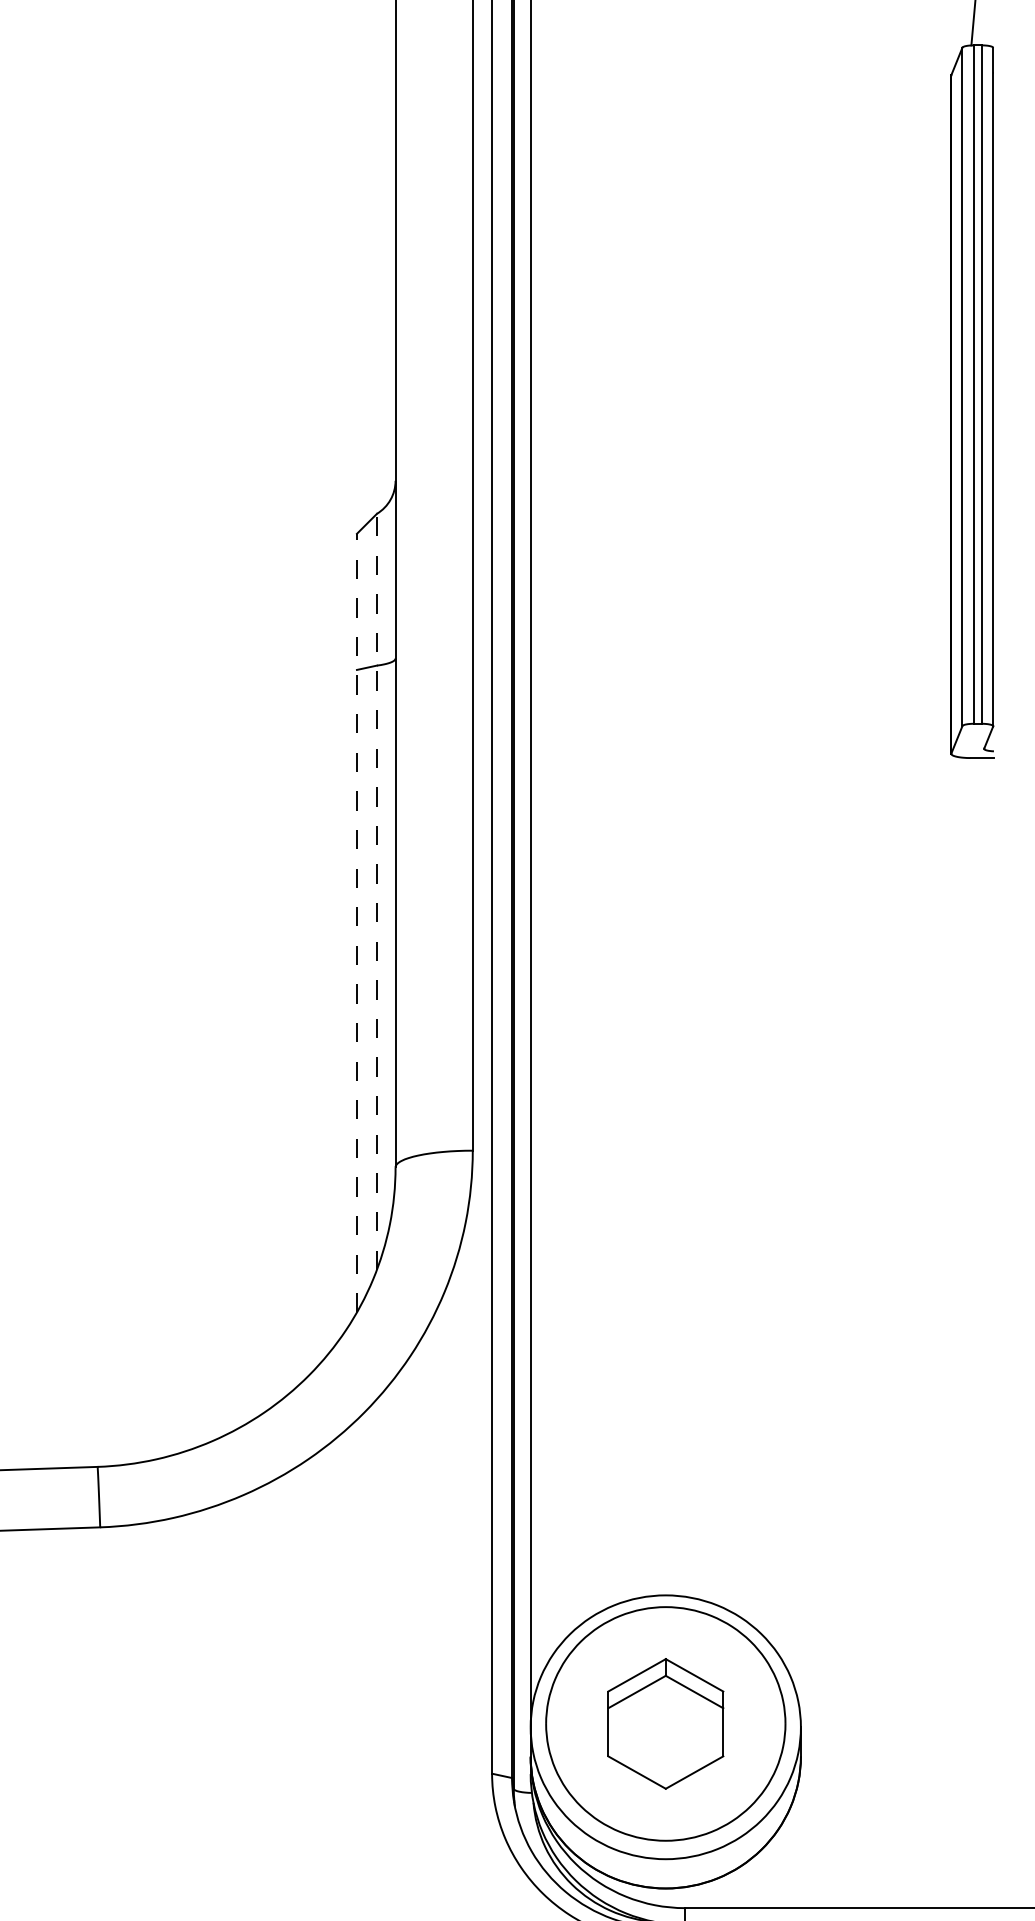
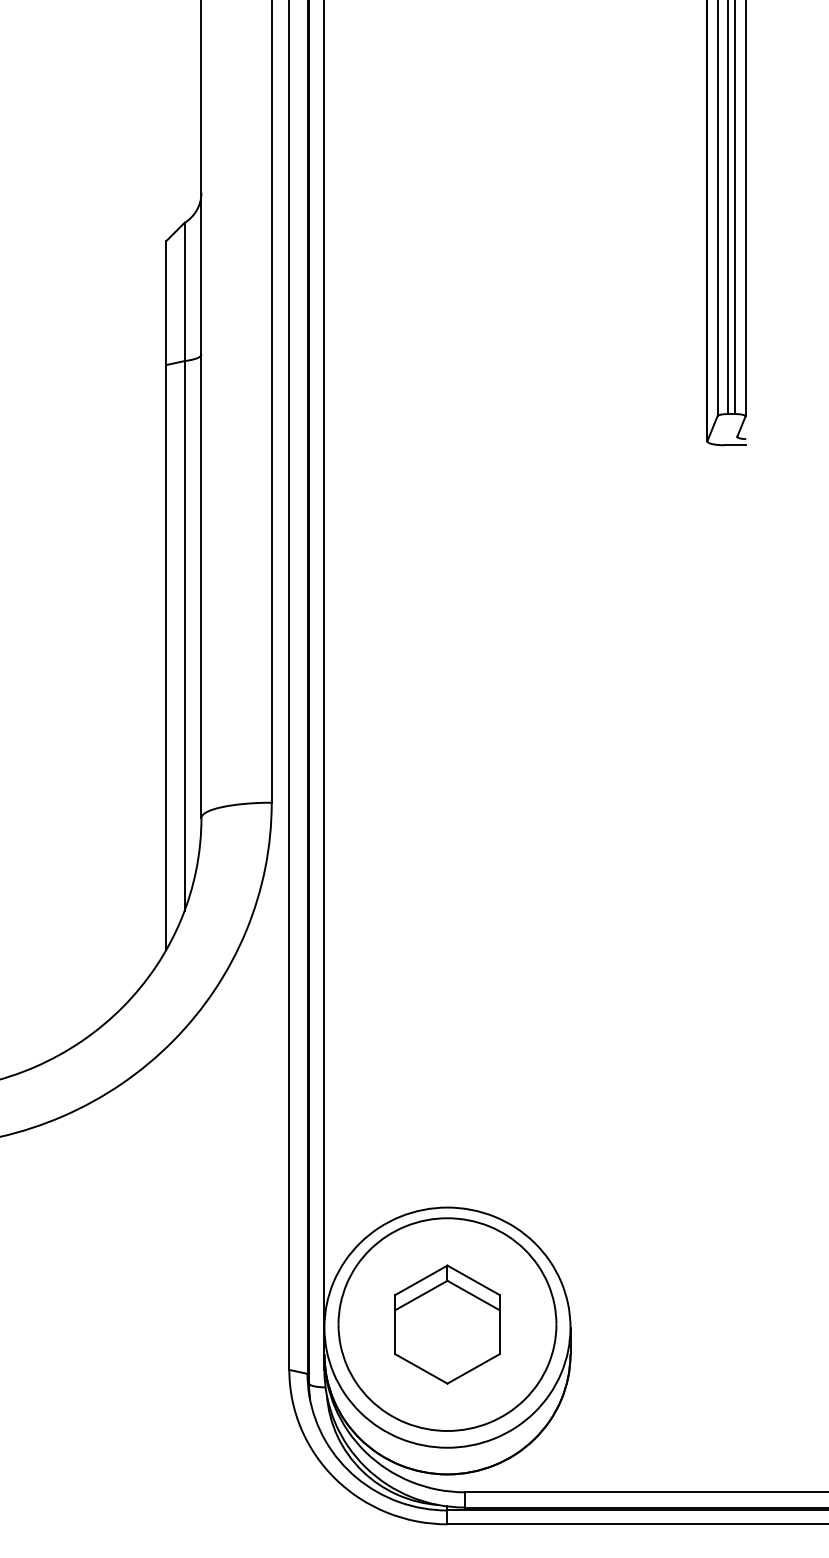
line: (376, 891) -> (184, 566), dashed -> solid
line: (356, 922) -> (165, 594), dashed -> solid

